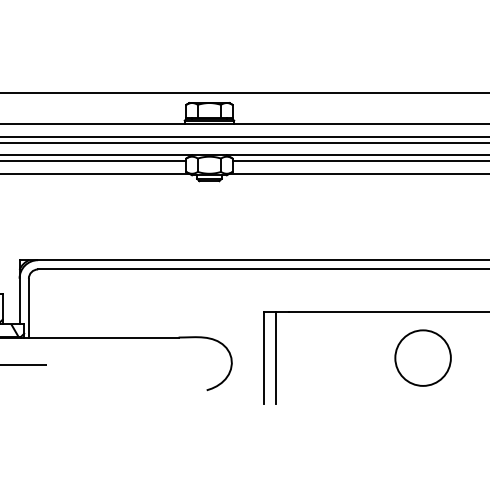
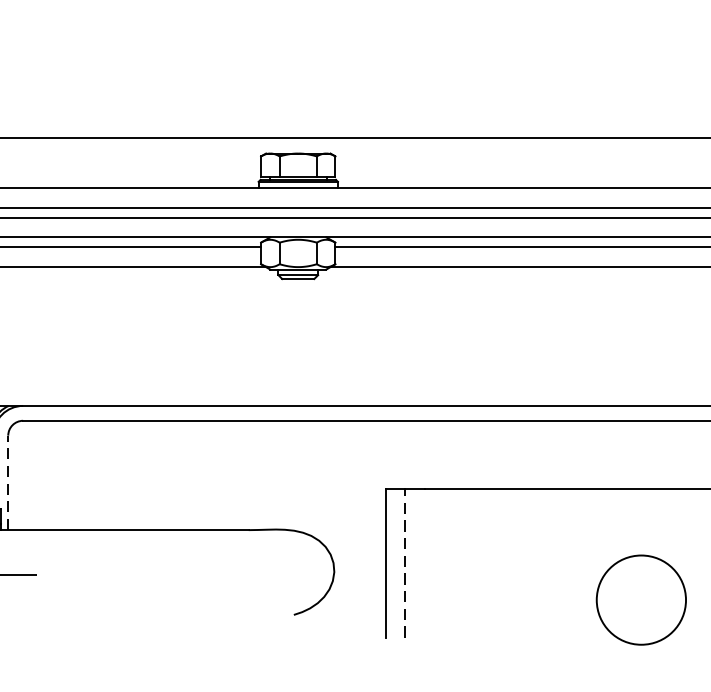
line: (28, 307) -> (7, 481), solid -> dashed
line: (276, 357) -> (405, 562), solid -> dashed
circle: (422, 357) -> (640, 599), moved

